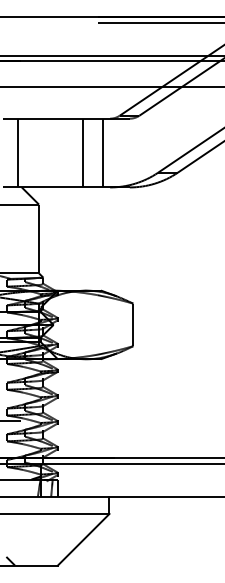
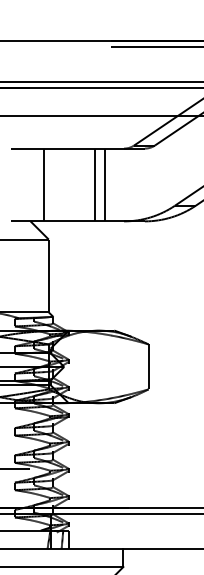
line: (18, 152) -> (43, 184), moved
line: (102, 152) -> (104, 184), moved

